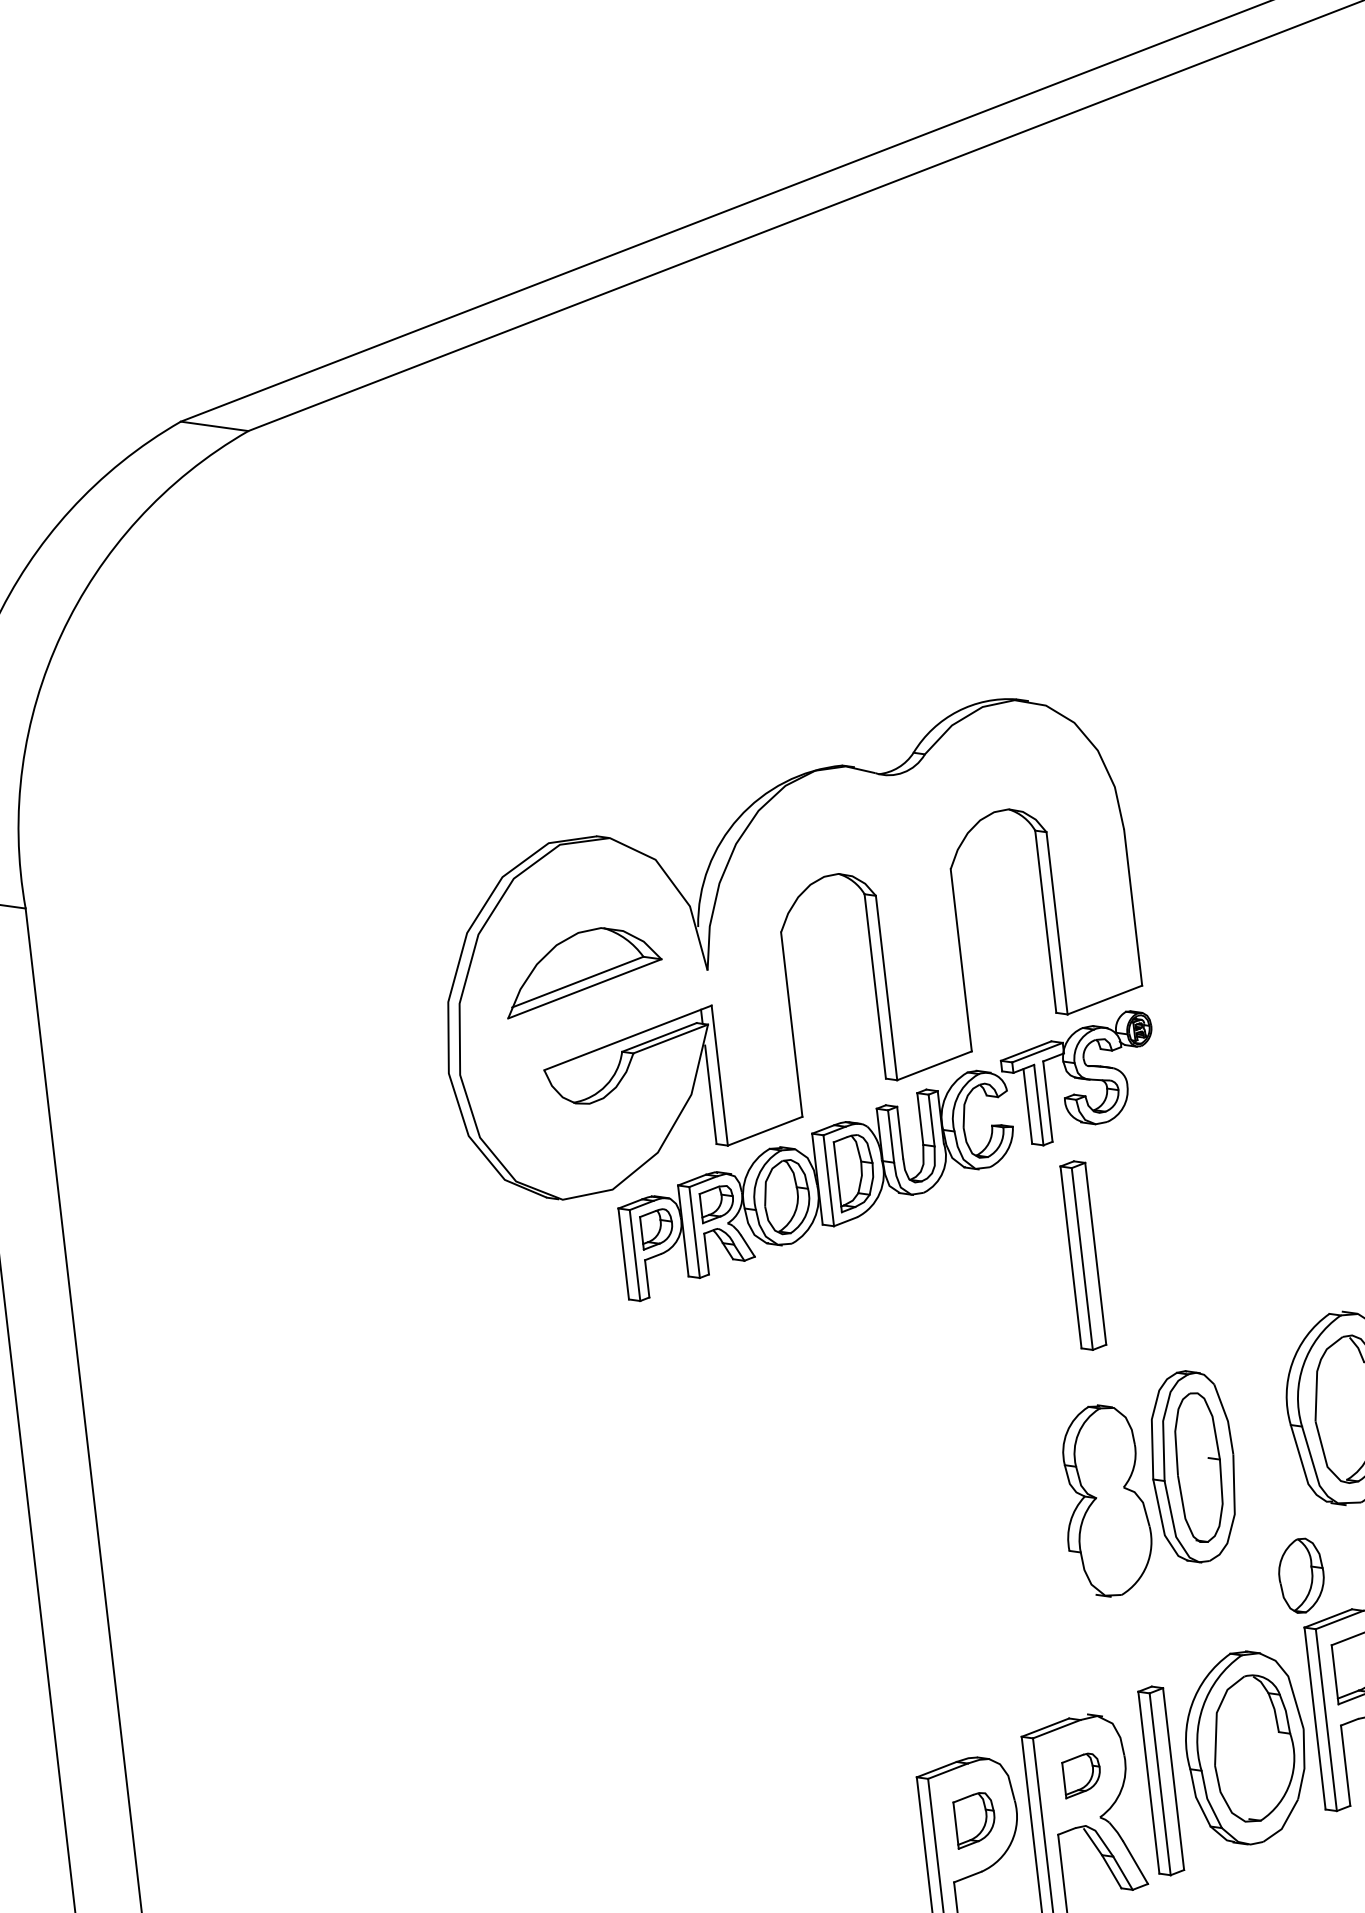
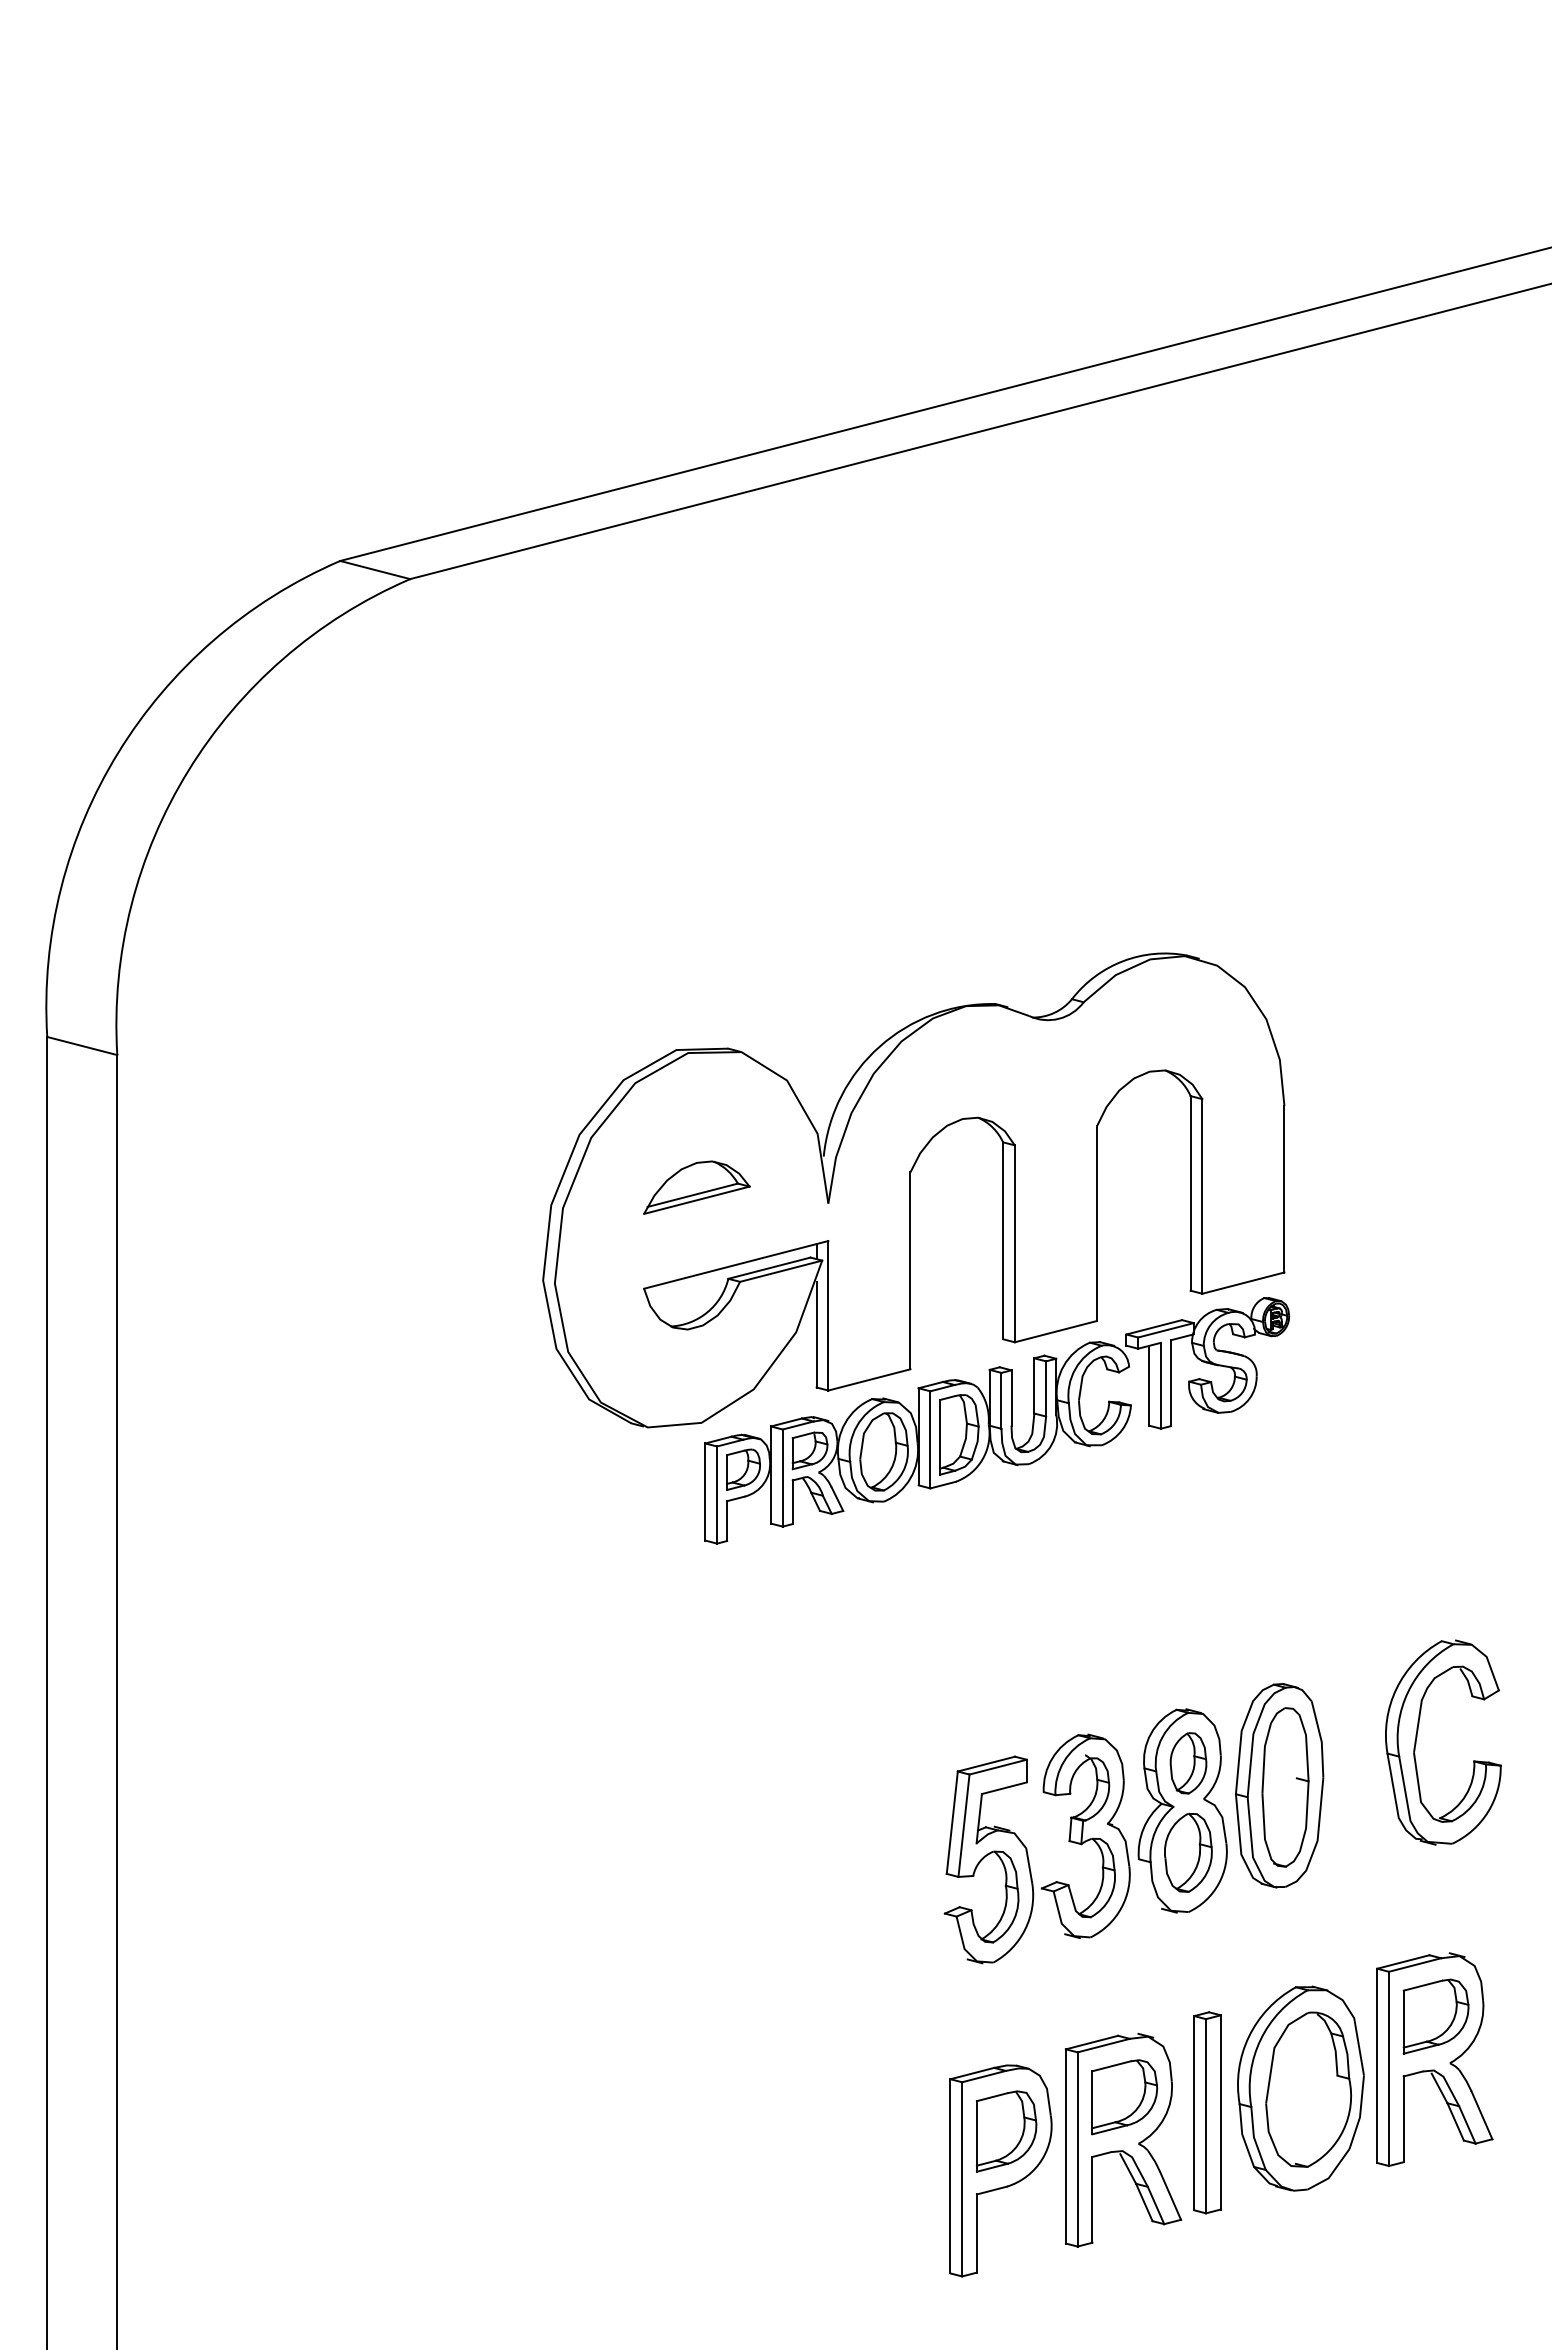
part: (582, 969) -> (696, 1187), size x0.62
part: (1083, 1255) -> (1189, 1549), removed
part: (1105, 1455) -> (1188, 1763), added
part: (963, 1552) -> (1027, 1848), added
part: (1301, 1575) -> (1188, 1852), moved
part: (1081, 1775) -> (1124, 2097), size x1.67
part: (974, 1820) -> (1006, 2131), size x1.43

